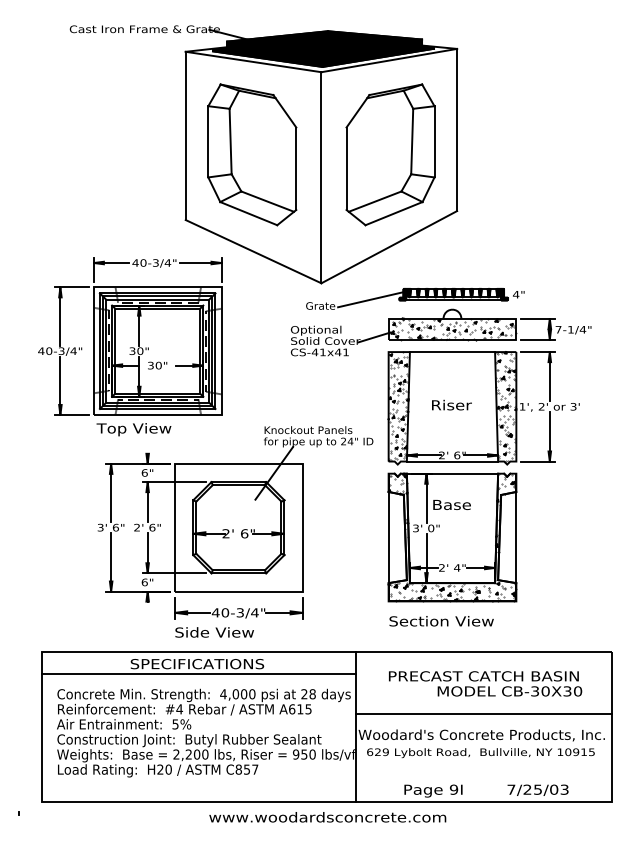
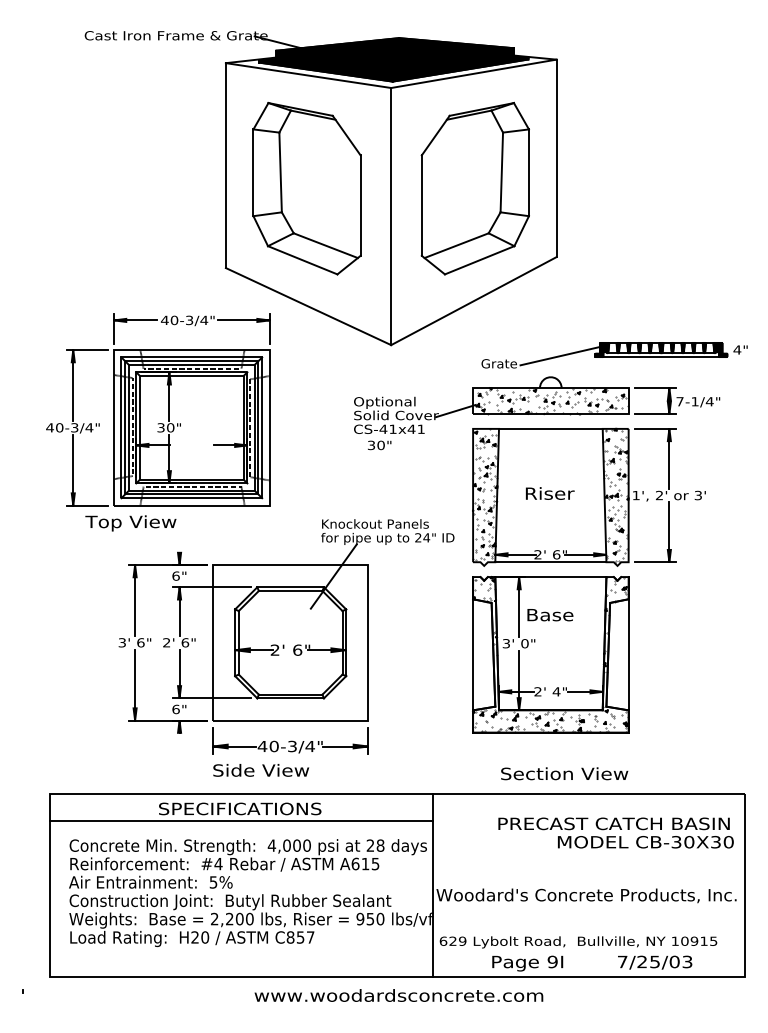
part: (415, 299) -> (614, 355), moved
text: (157, 365) -> (379, 445), moved
text: (133, 429) -> (130, 523), moved
text: (441, 621) -> (564, 773), moved
text: (485, 683) -> (615, 832), moved
line: (483, 714) -> (588, 870), removed
text: (480, 753) -> (578, 942), moved

